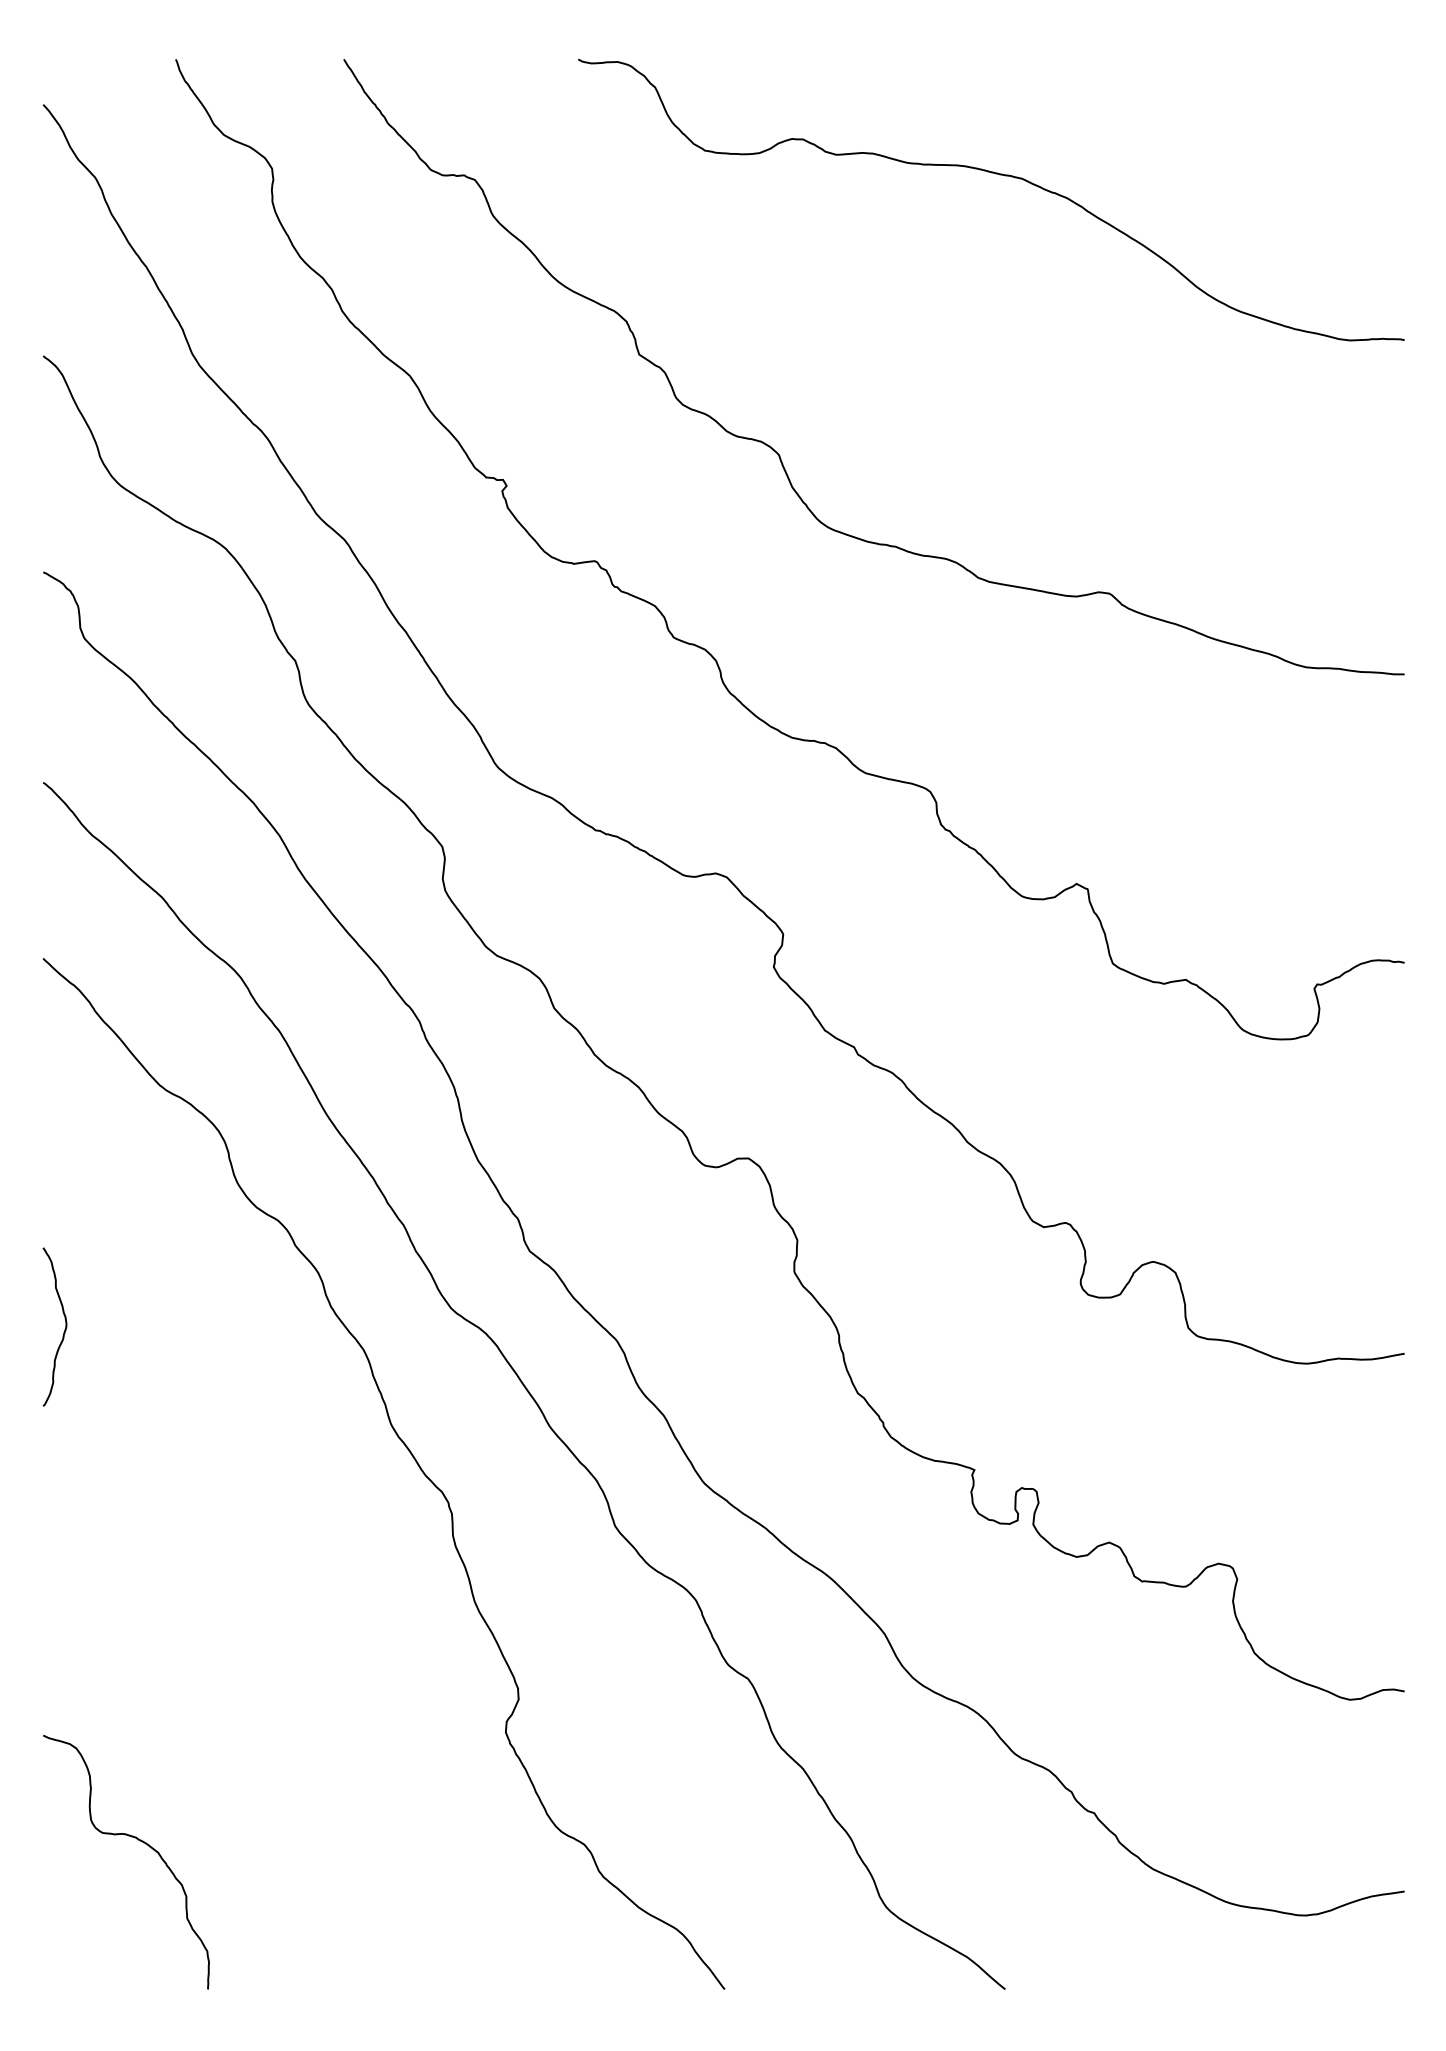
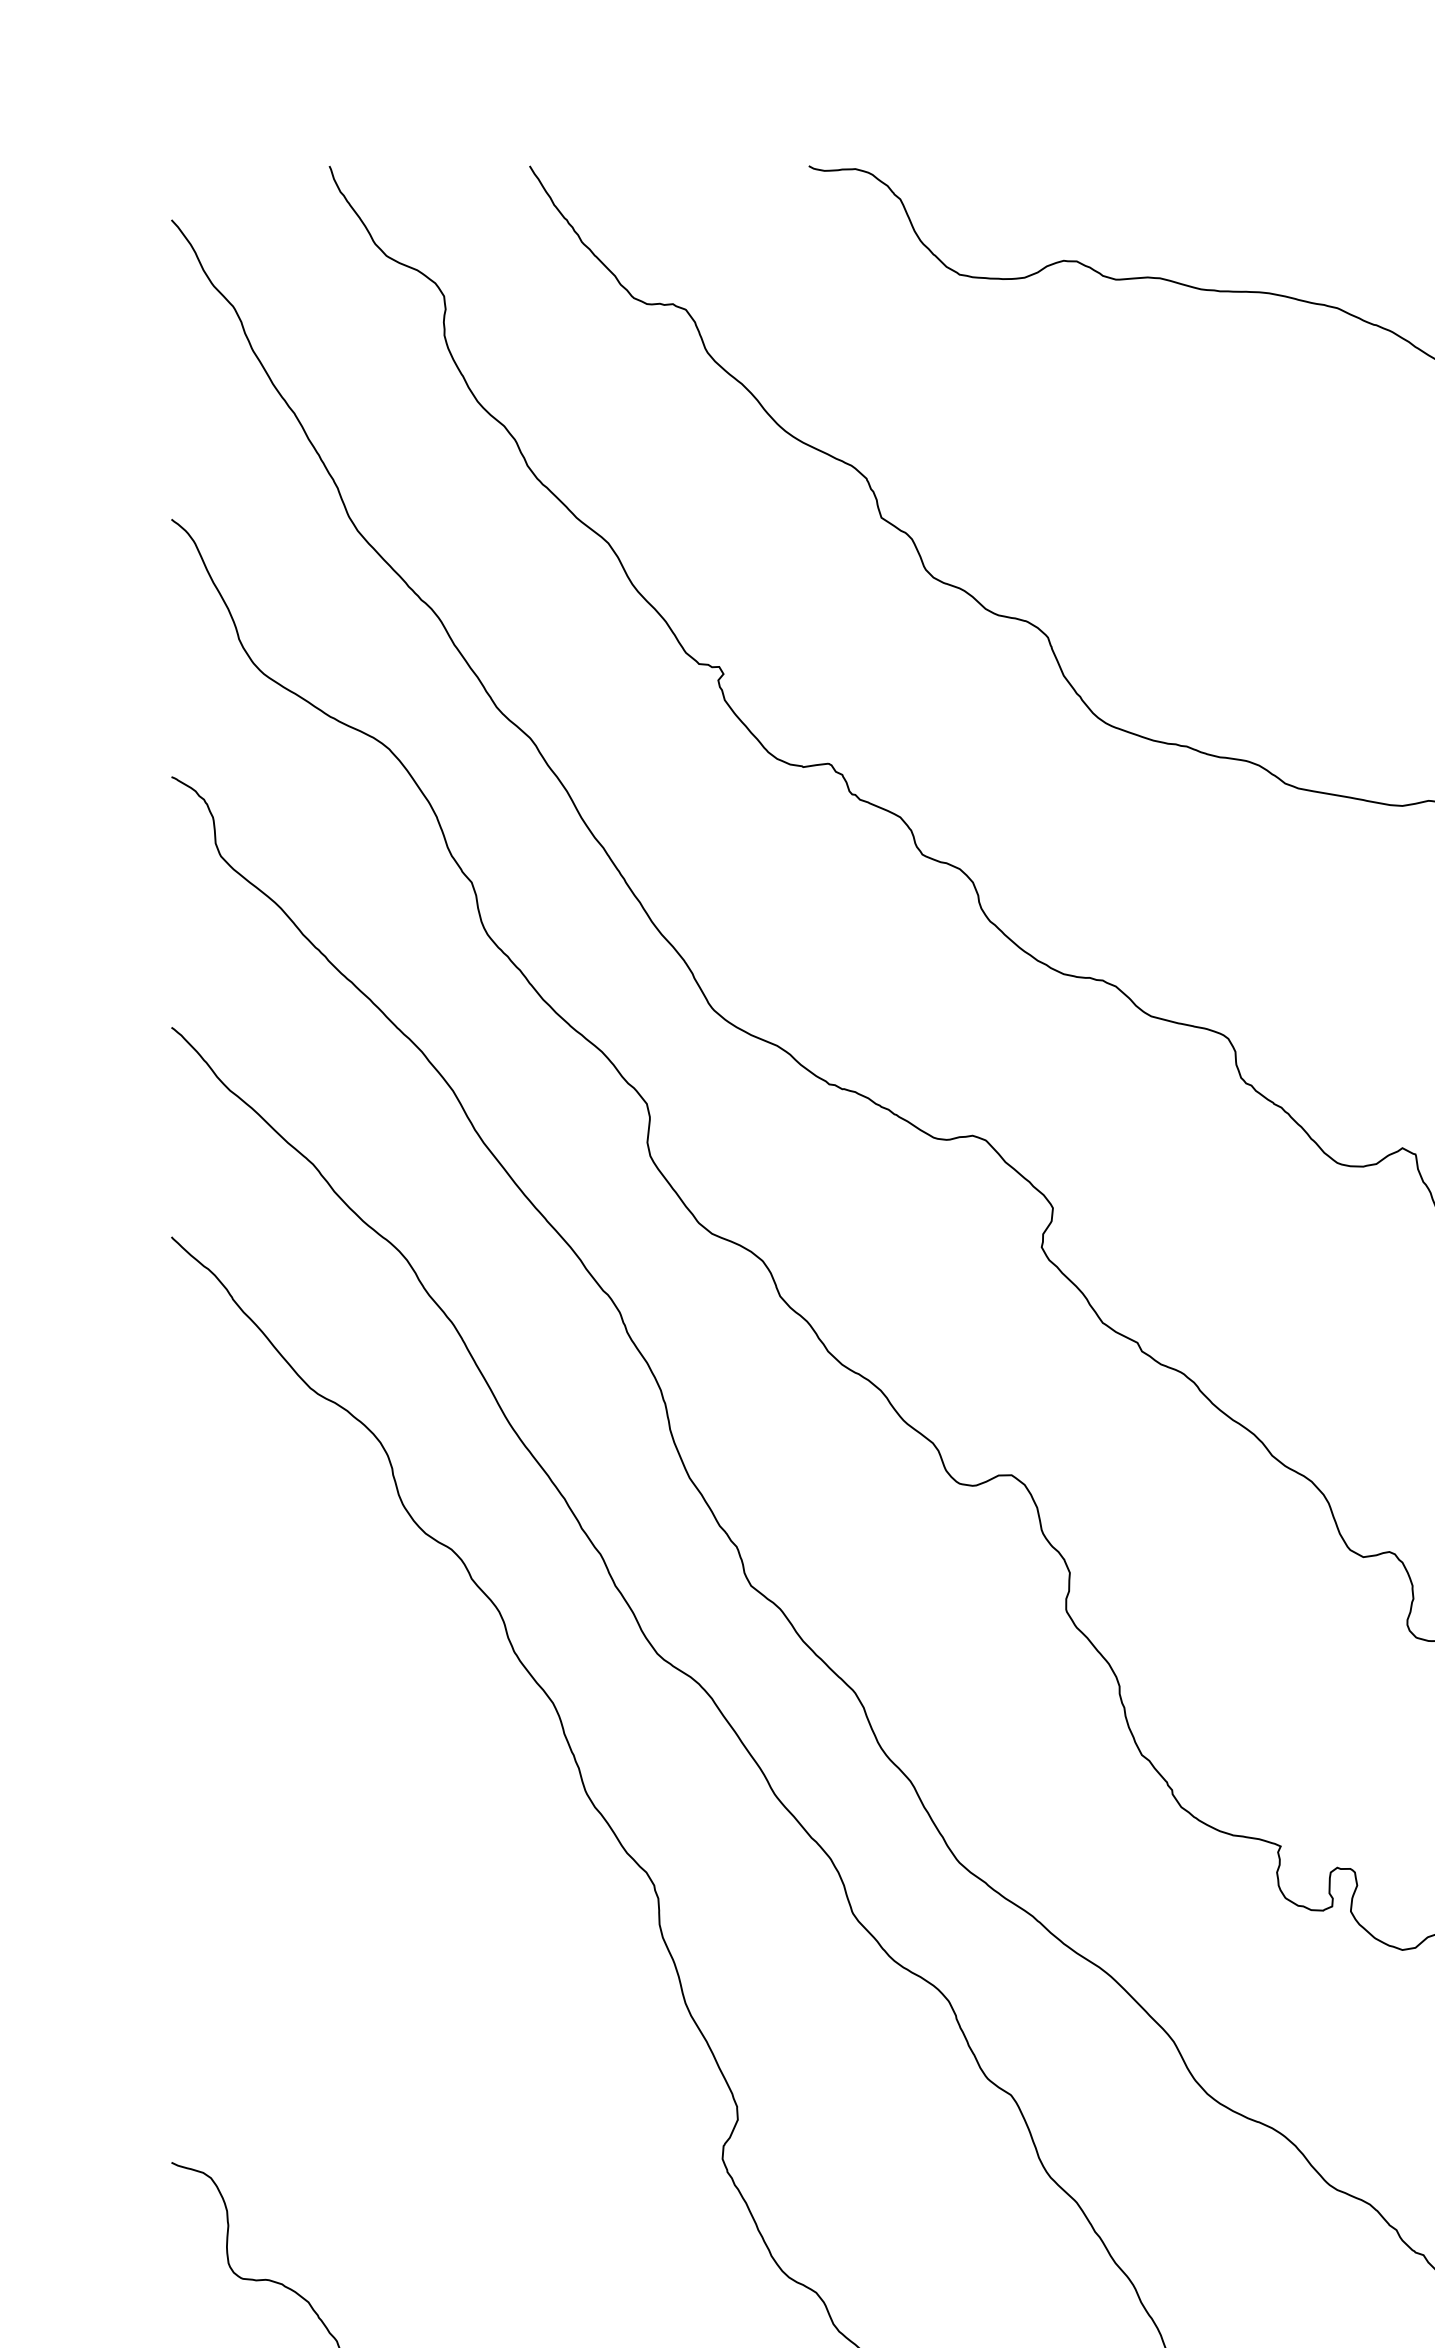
curve: (64, 1329) -> (196, 1679), removed

